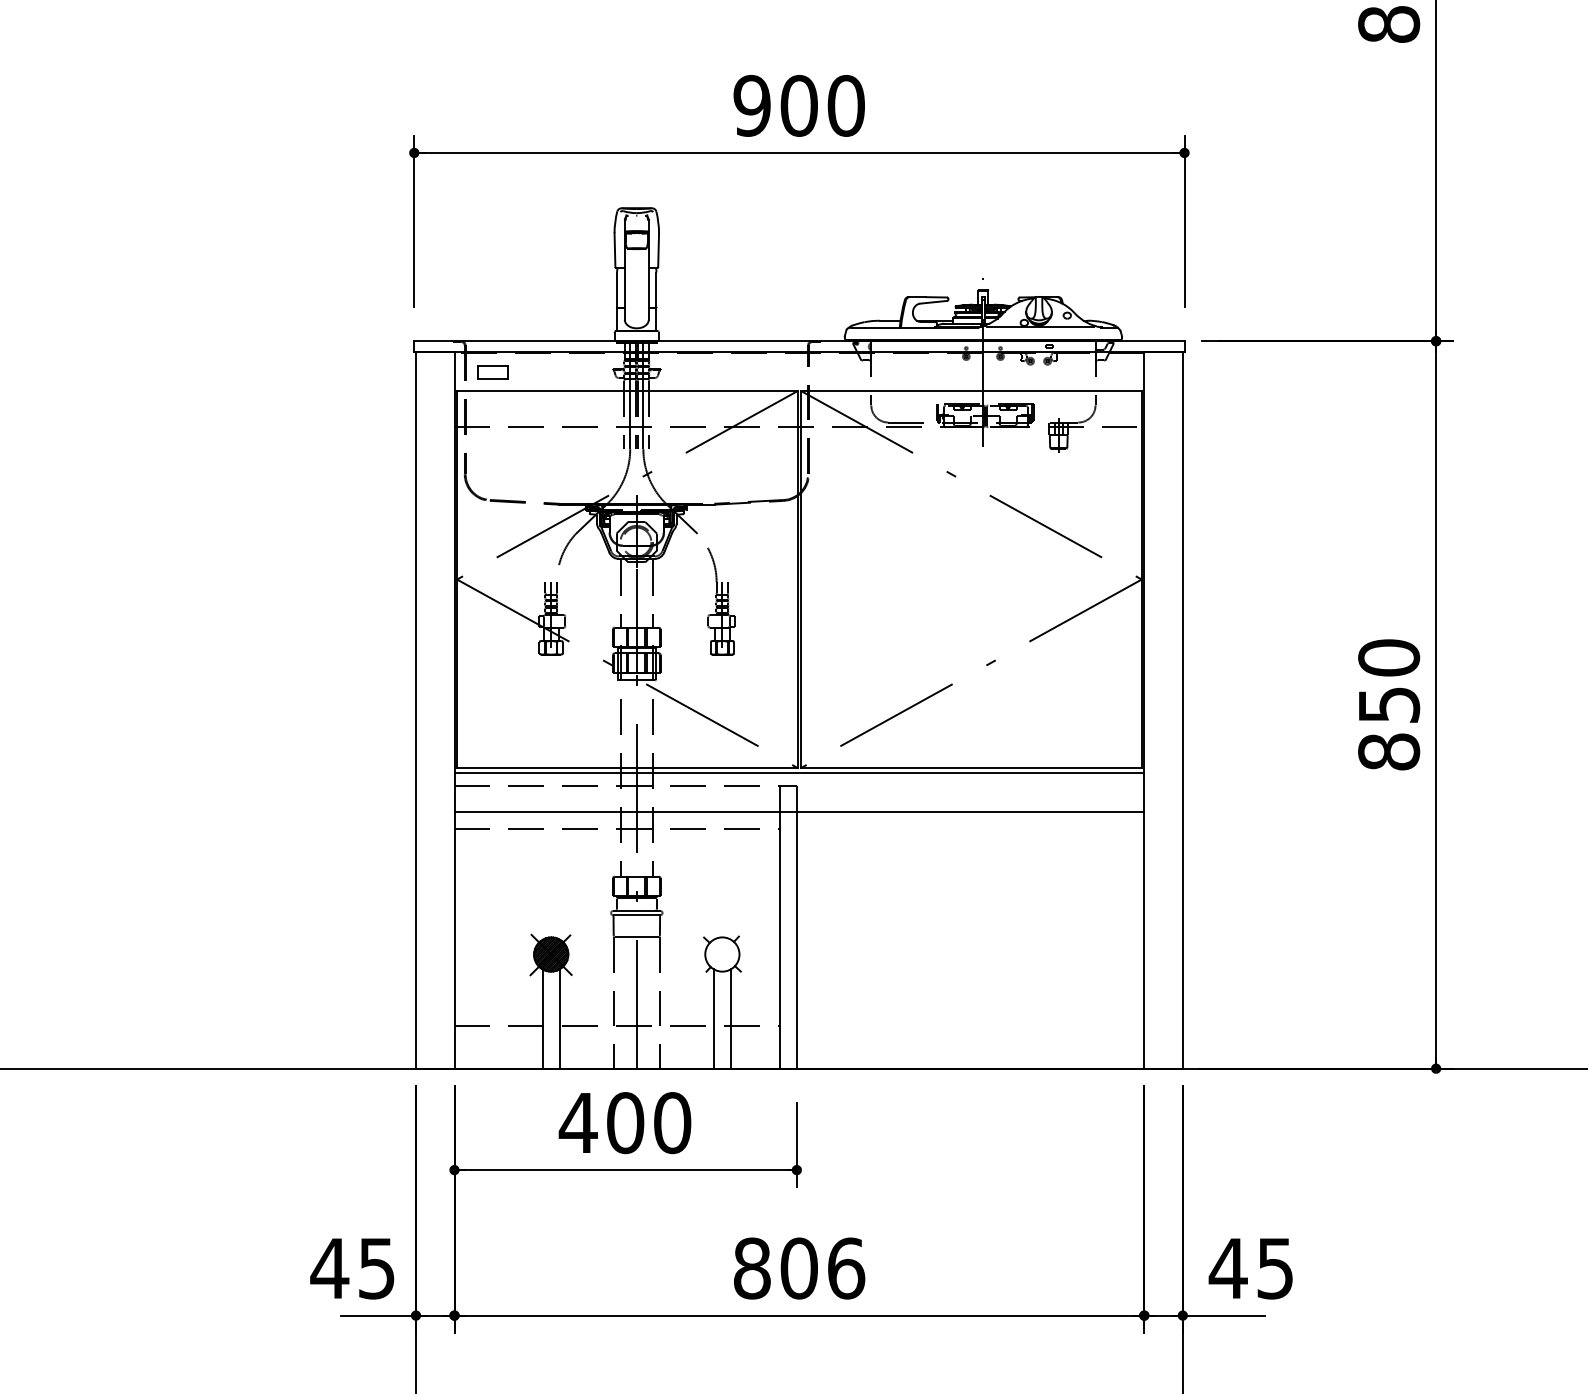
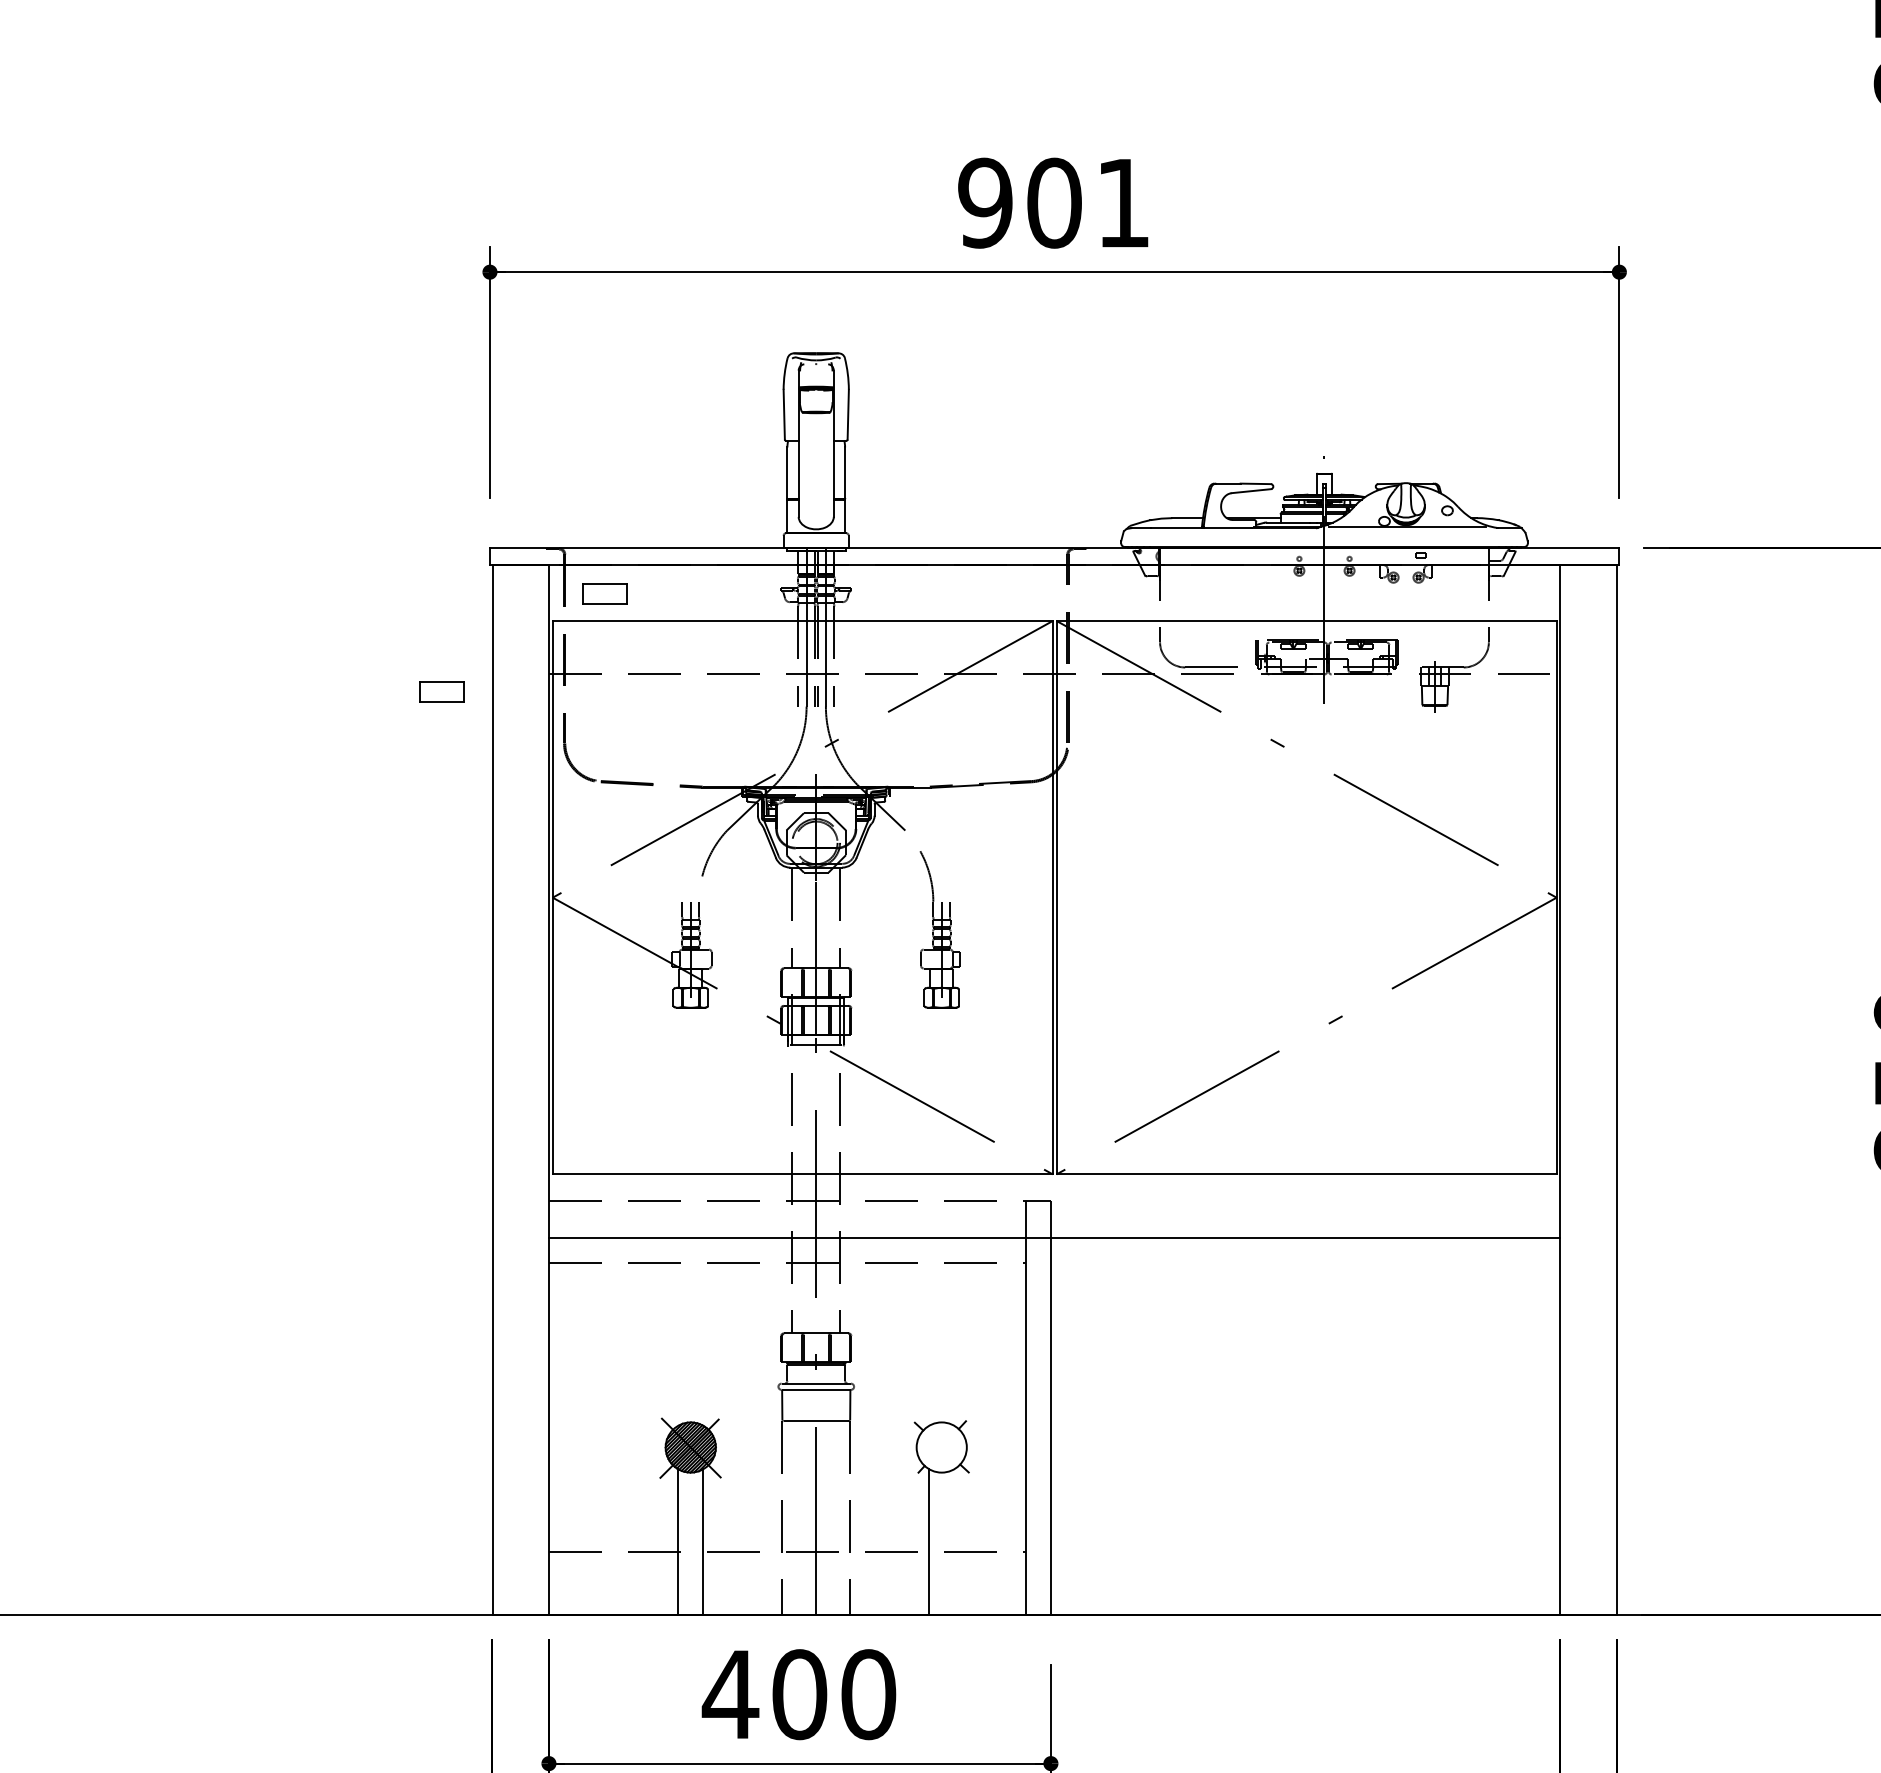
text: (845, 105) -> (1122, 202), 900 -> 901
part: (381, 439) -> (441, 692), added
line: (799, 773) -> (1054, 1182), removed
line: (730, 1018) -> (953, 1541), removed

